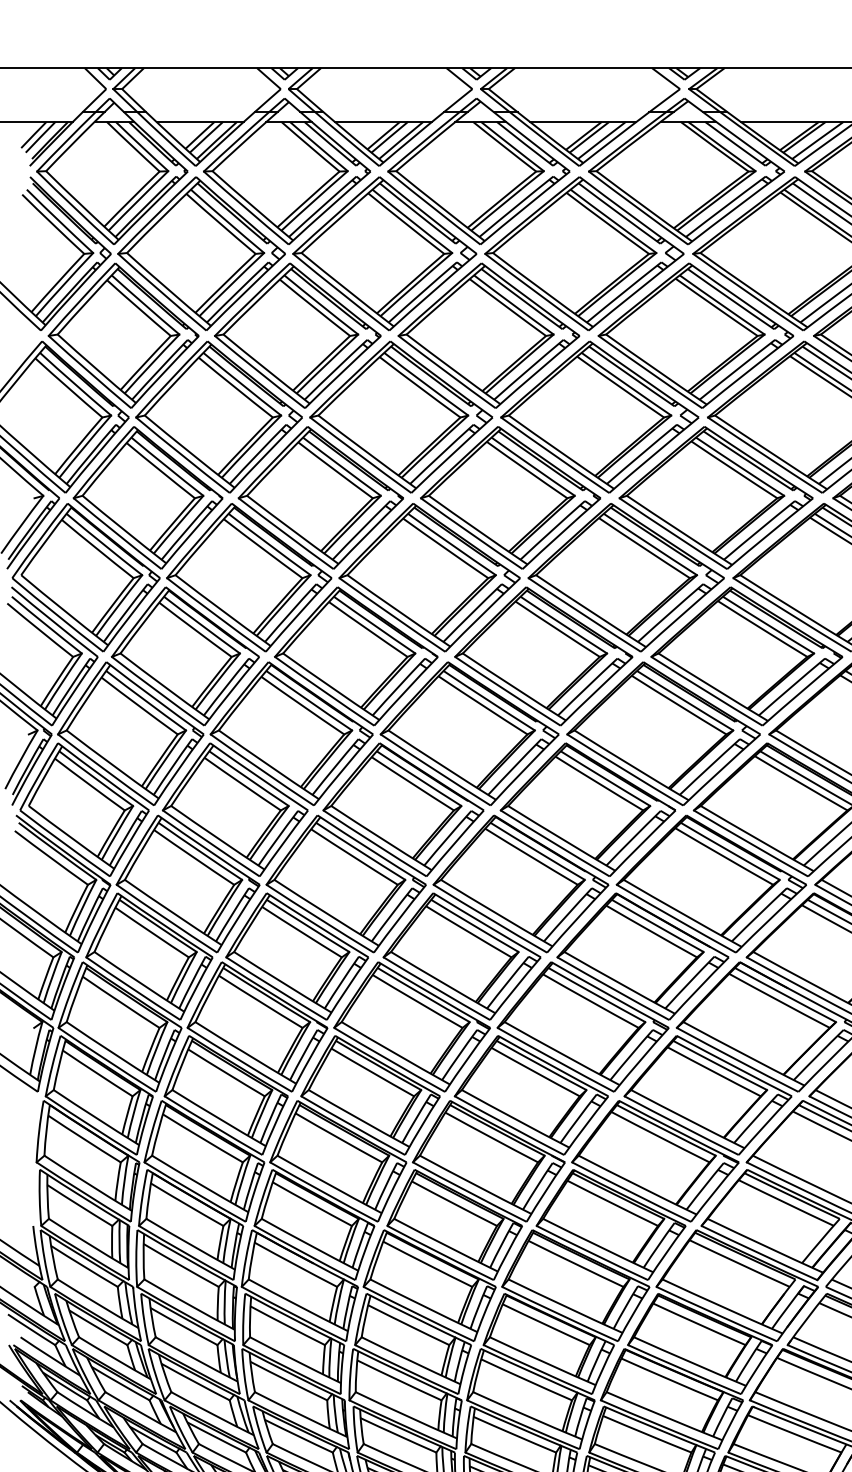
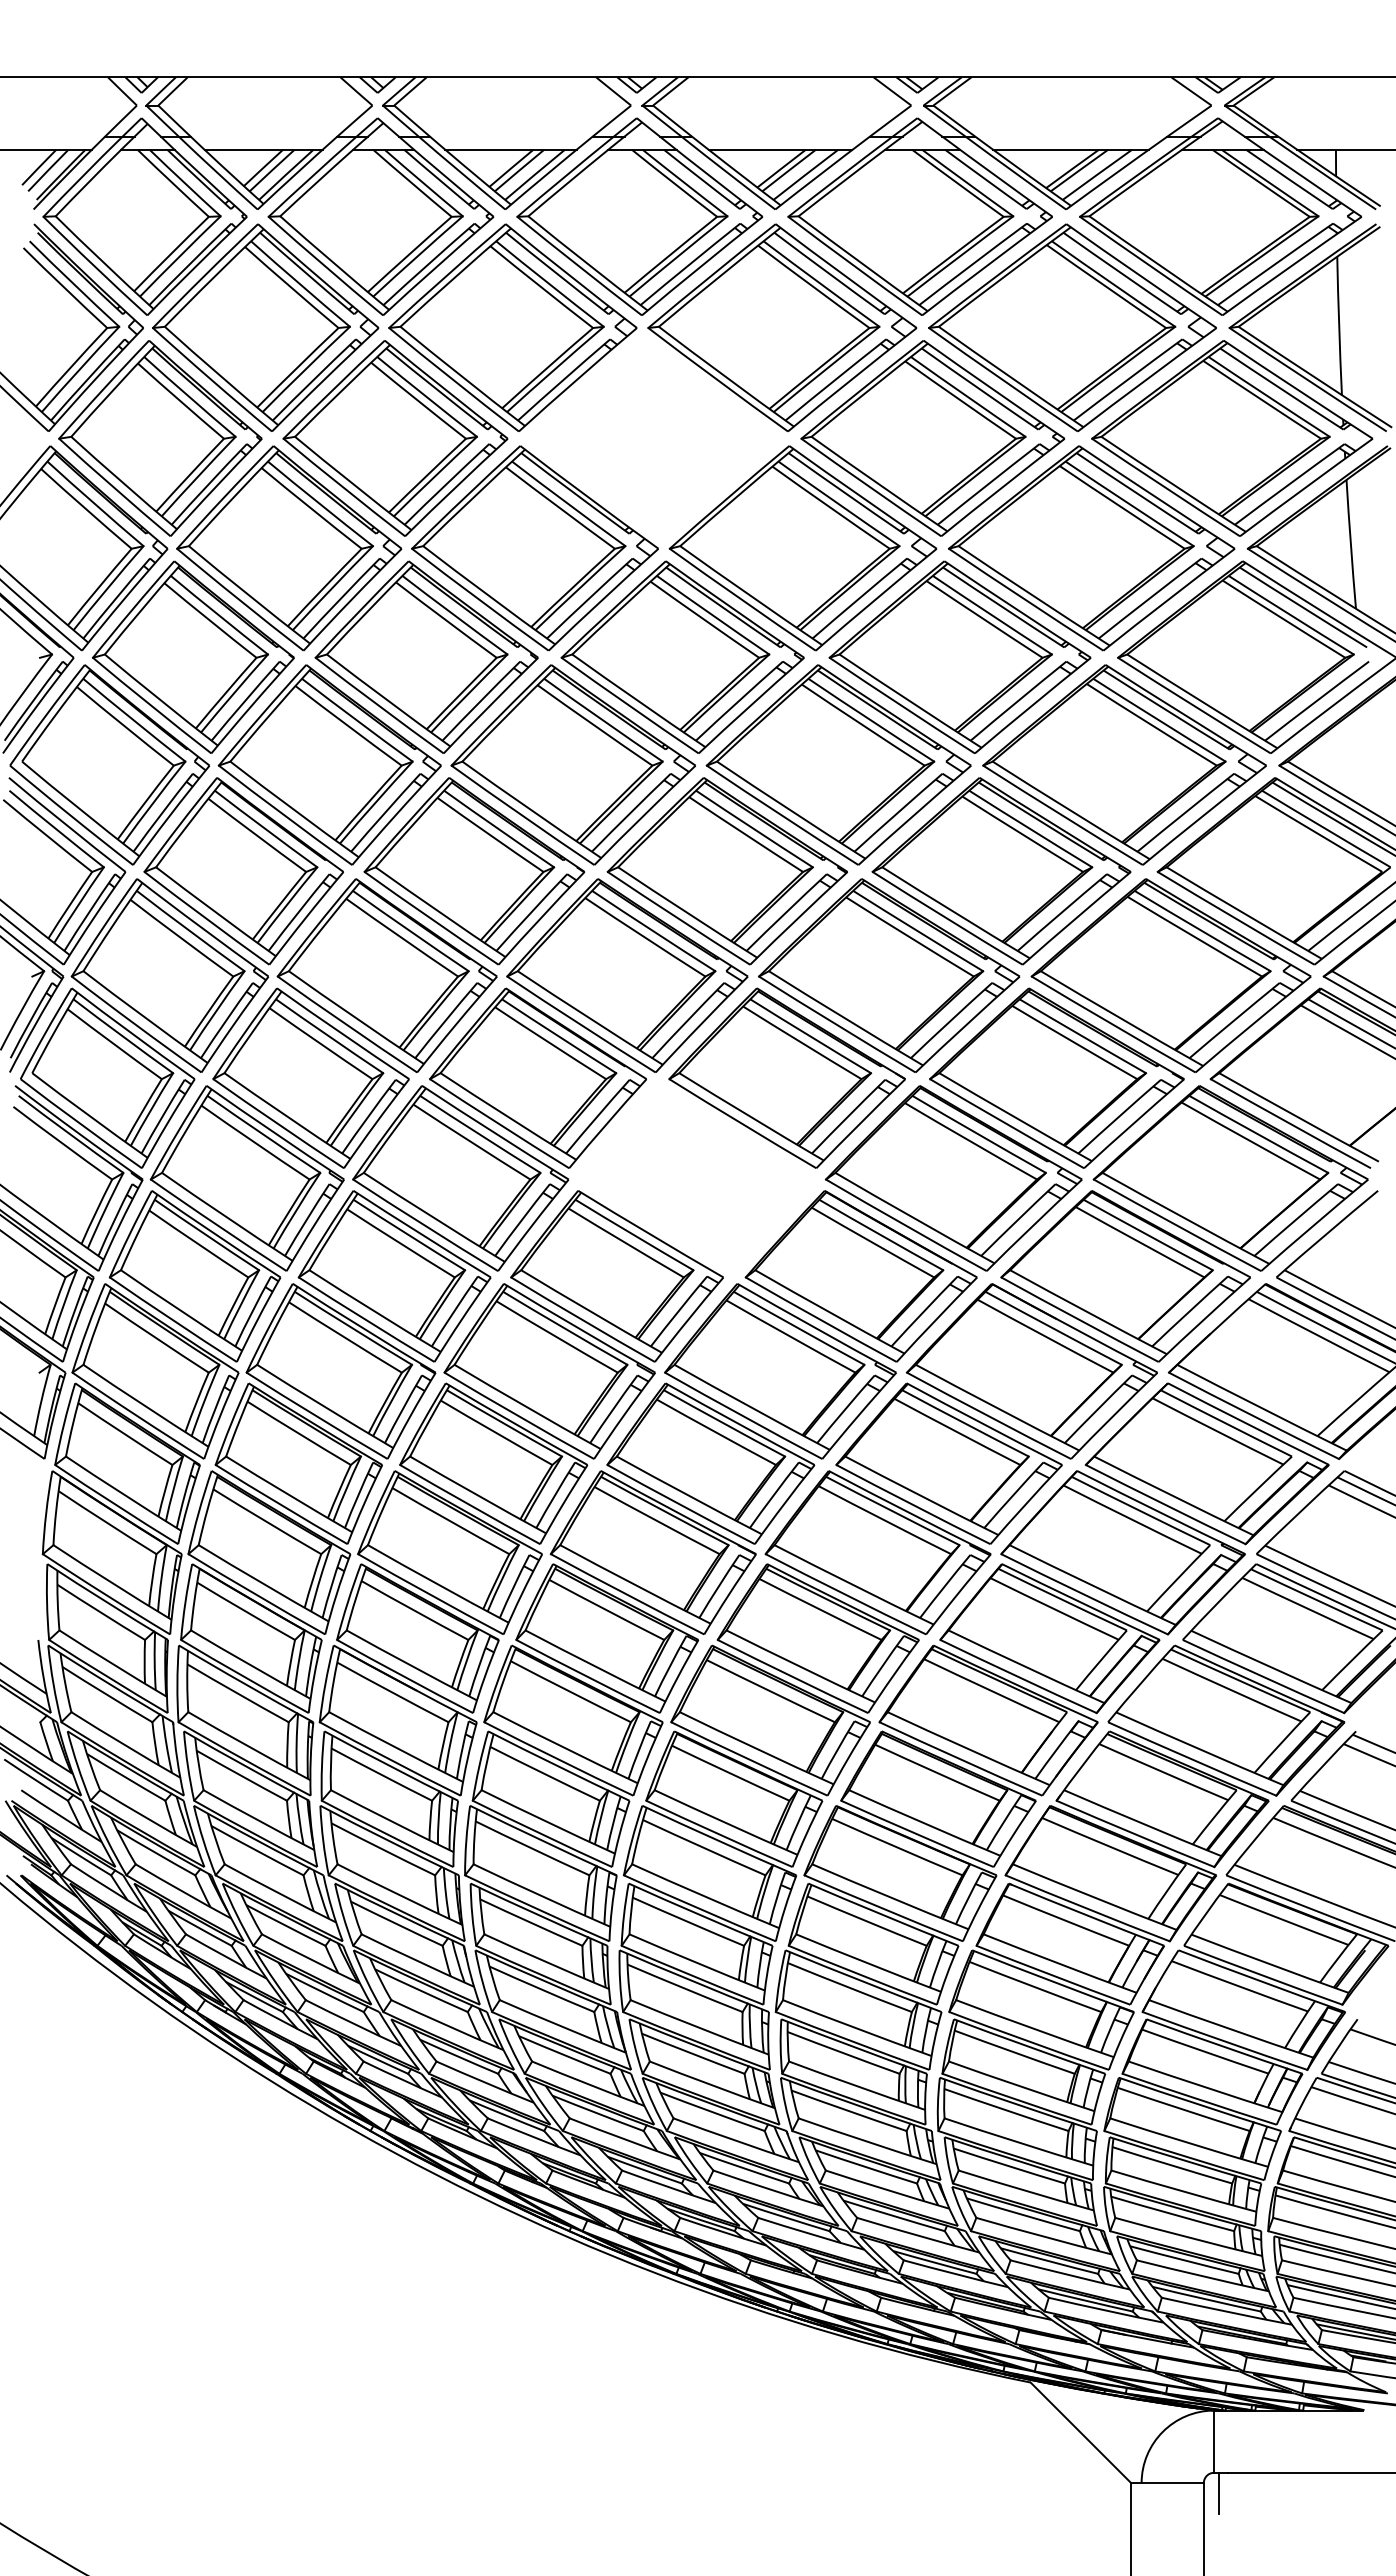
part: (489, 335) -> (653, 438), removed
part: (520, 884) -> (696, 1178), removed

